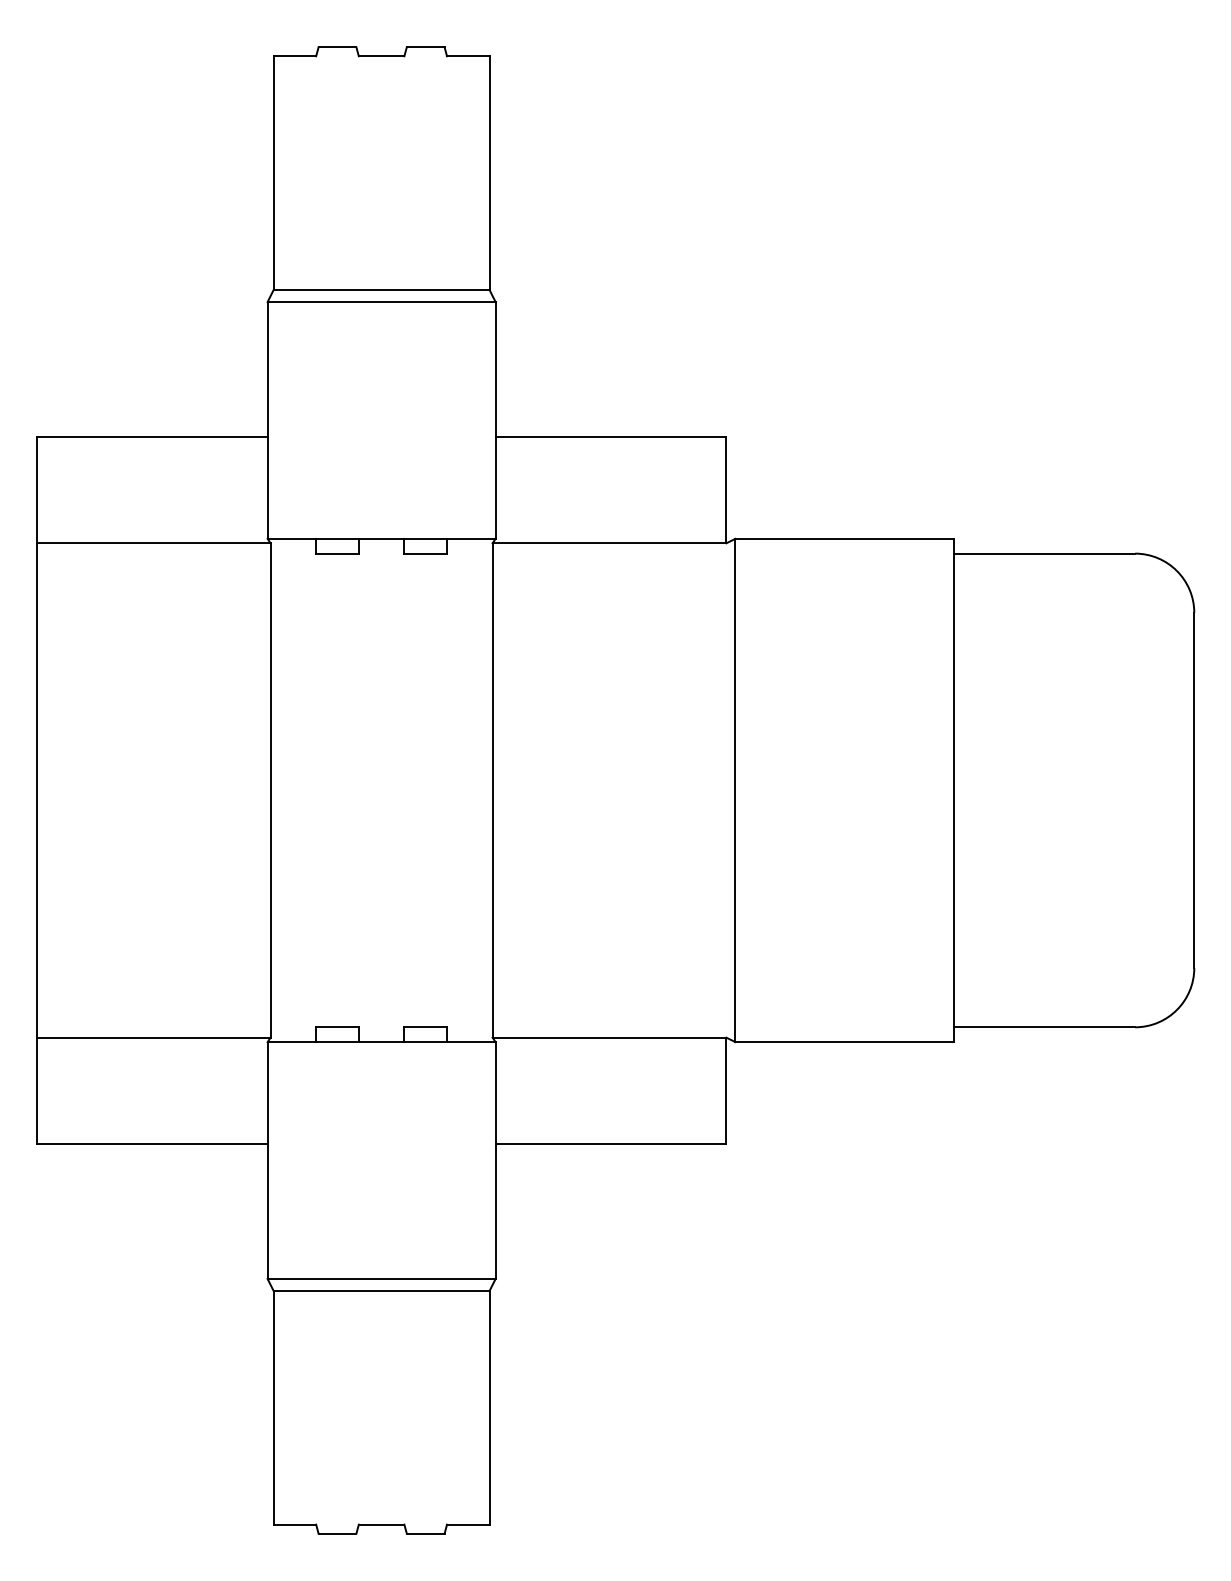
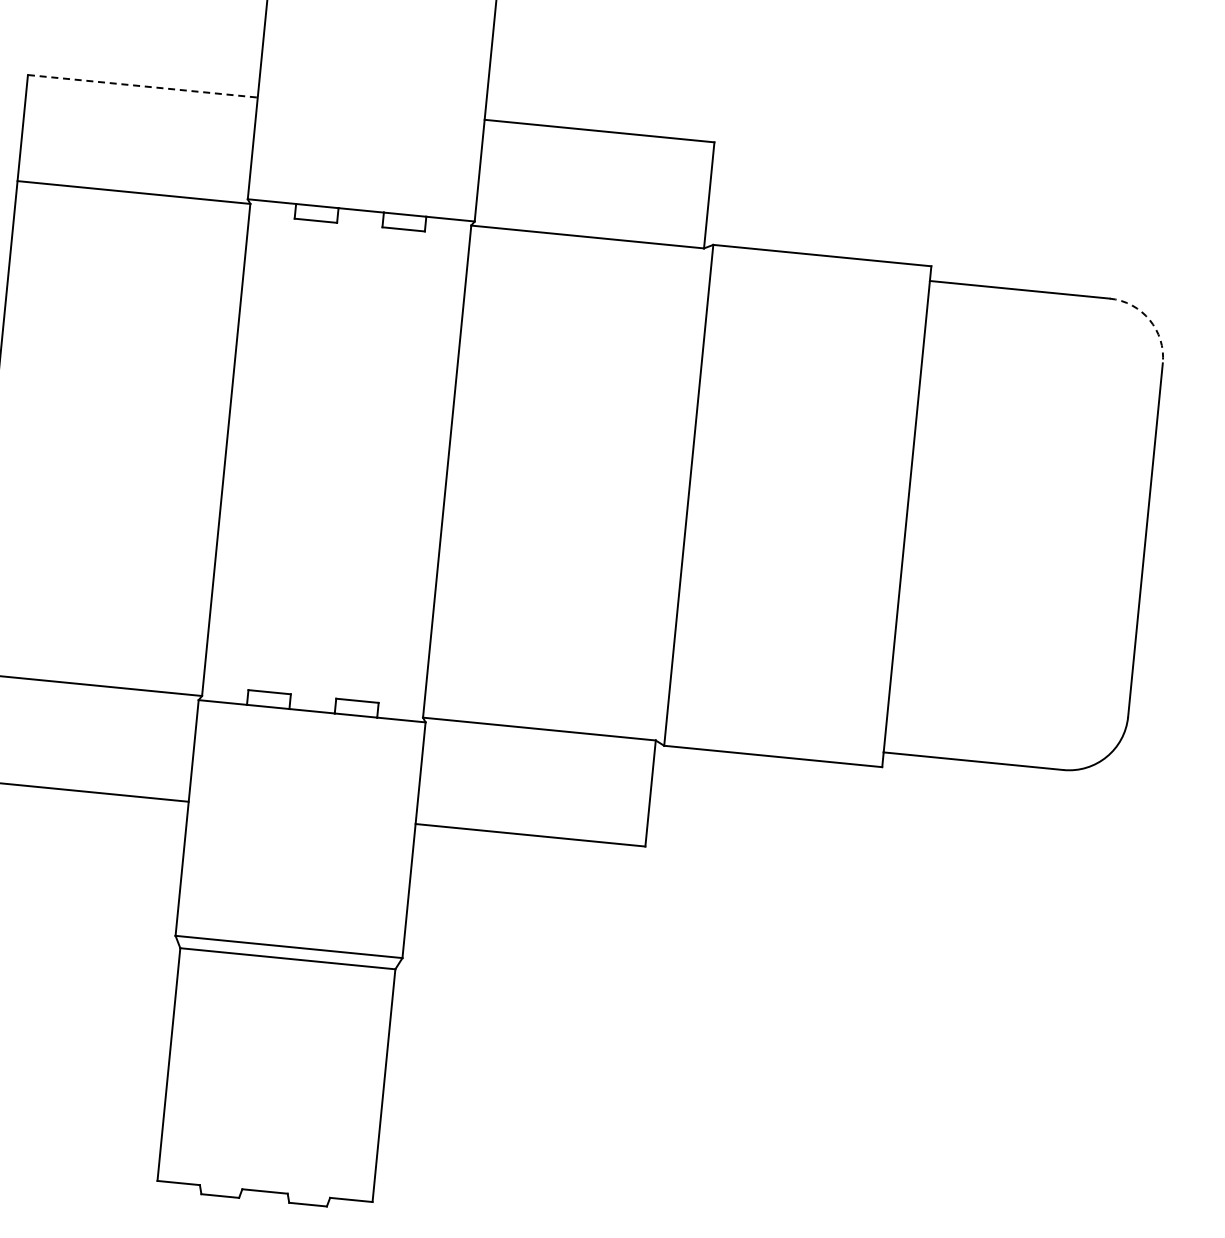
line: (152, 436) -> (143, 86), solid -> dashed
arc: (1176, 570) -> (1149, 319), solid -> dashed

